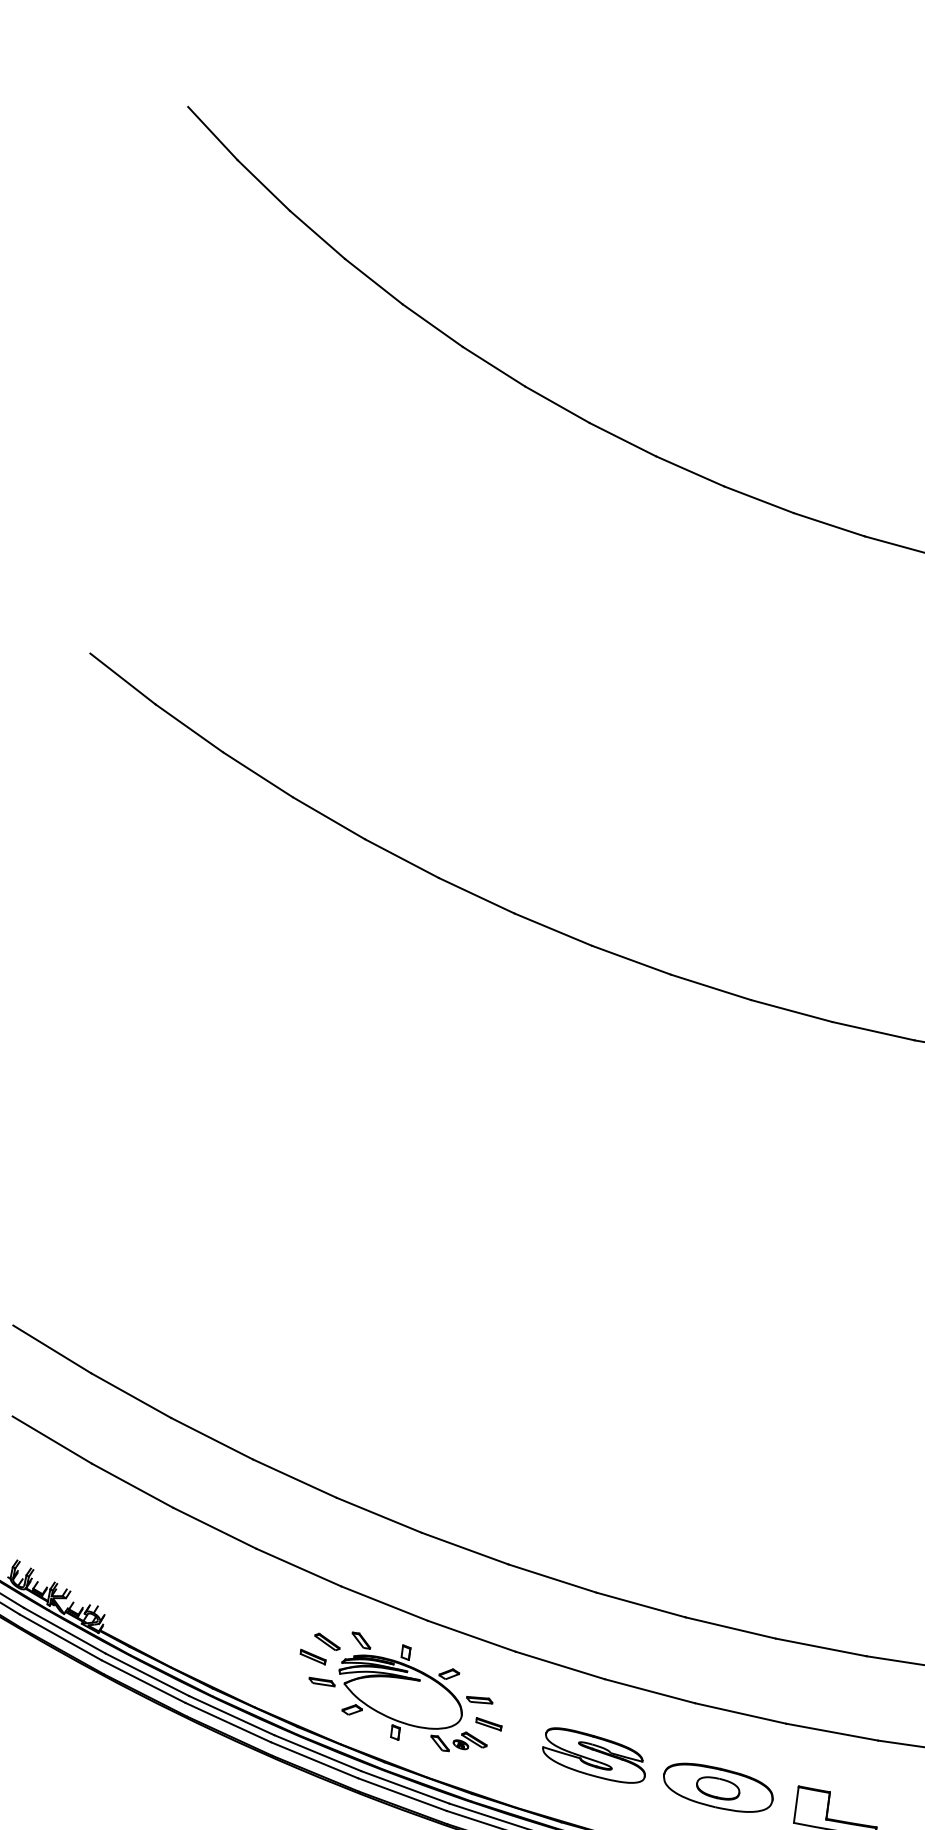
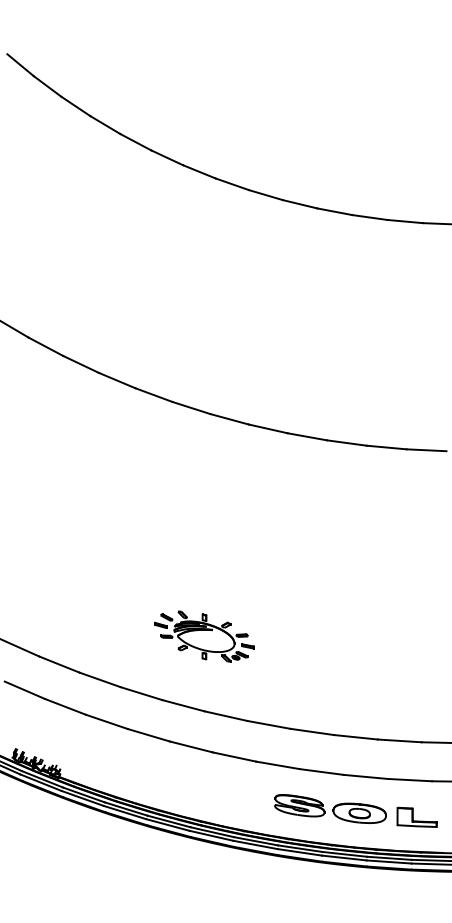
part: (401, 1691) -> (204, 636), moved

